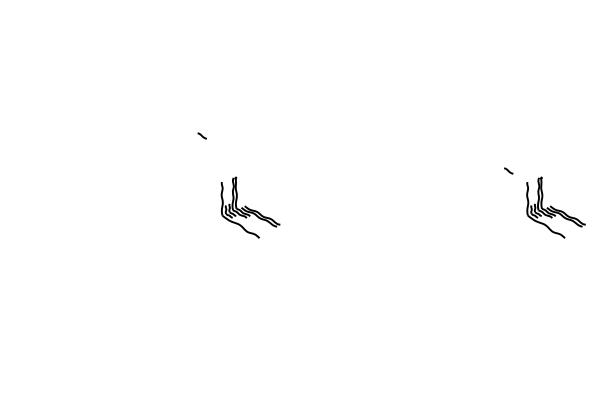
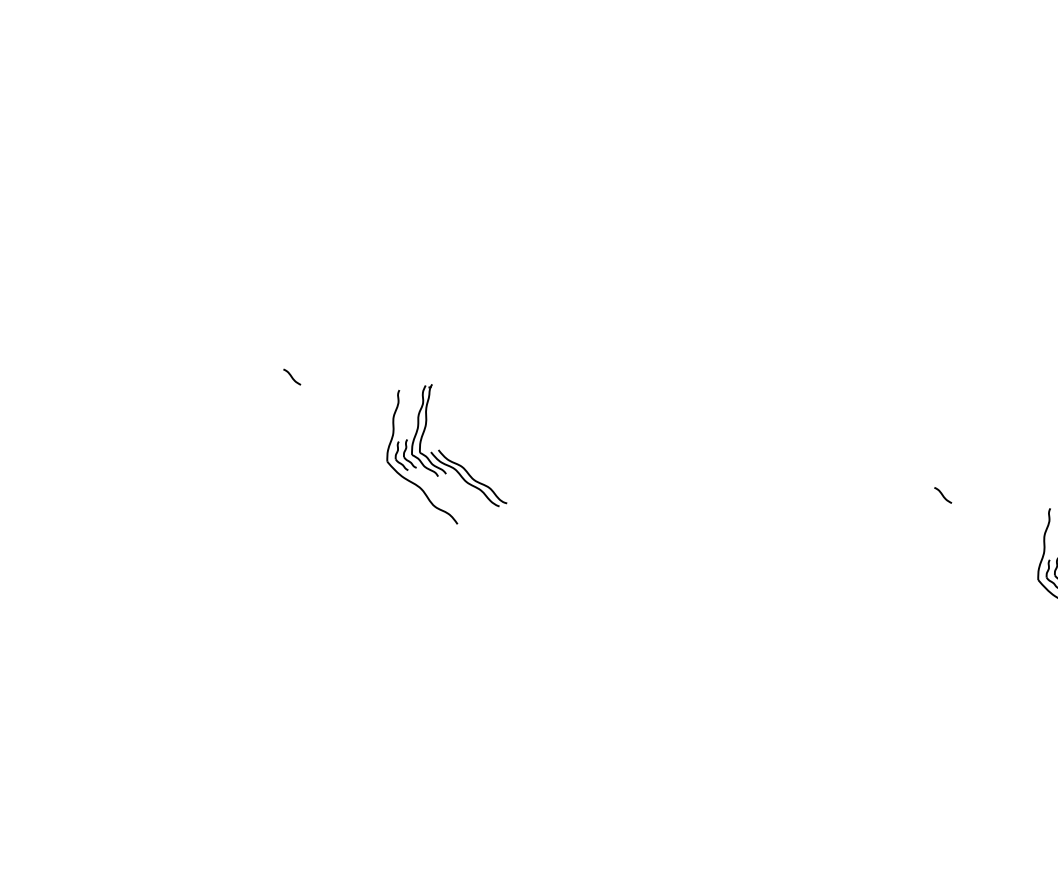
curve: (201, 135) -> (290, 375), moved
curve: (508, 170) -> (942, 494), moved

